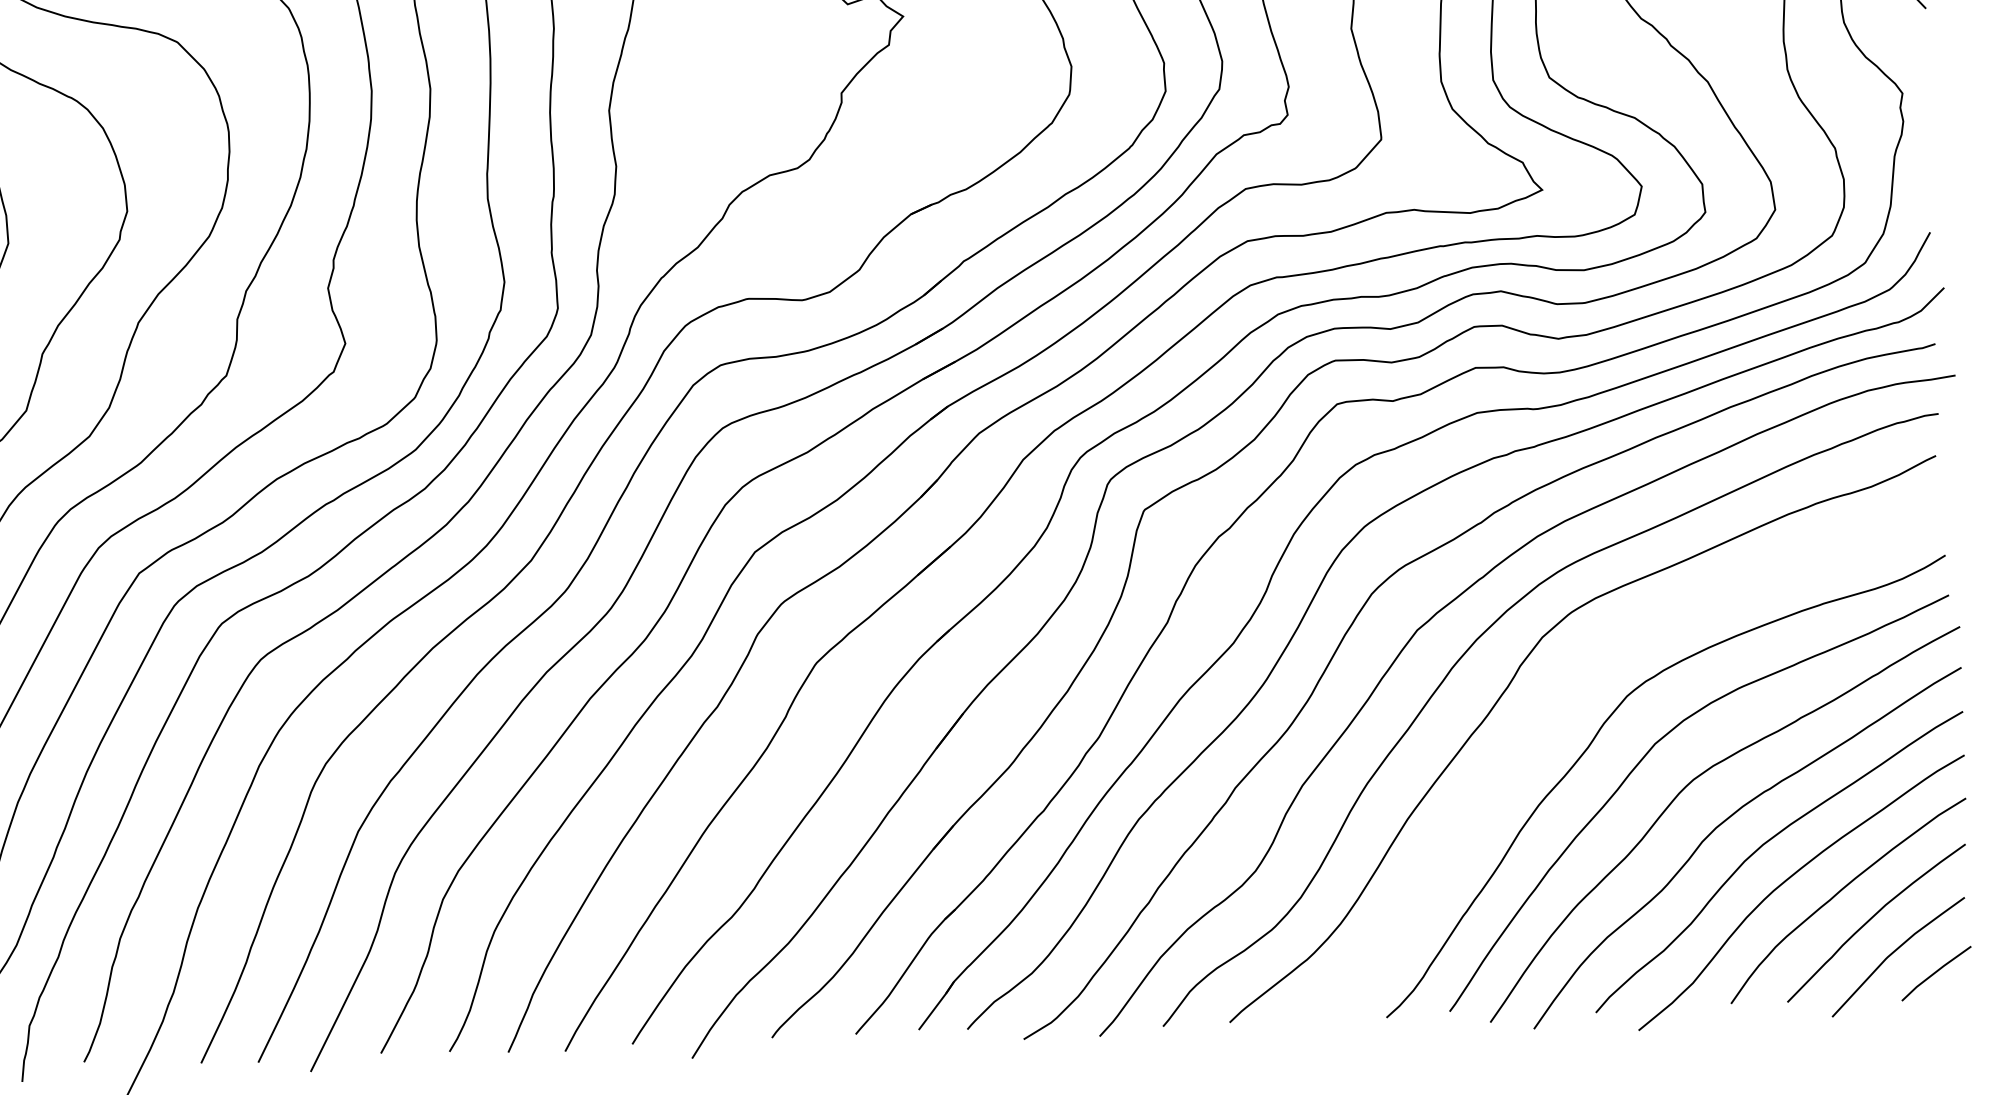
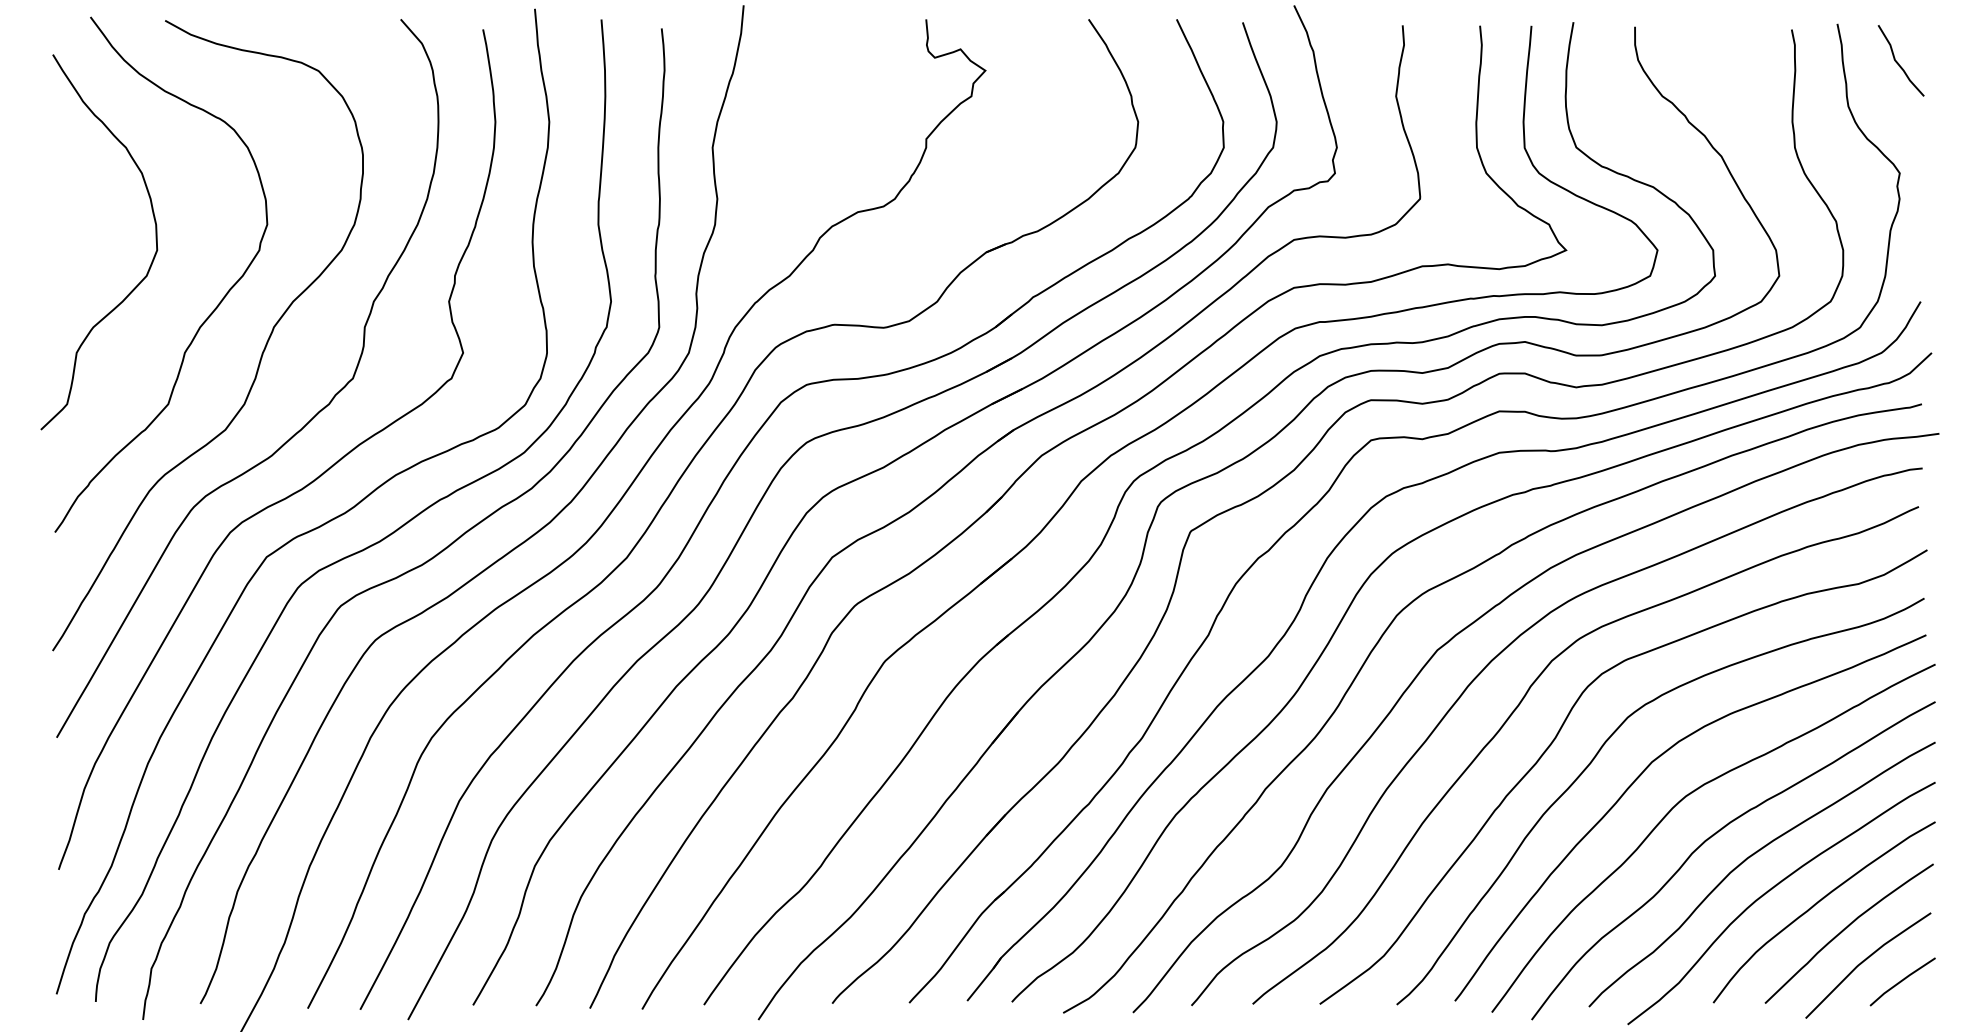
curve: (1550, 721) -> (1556, 738), added

